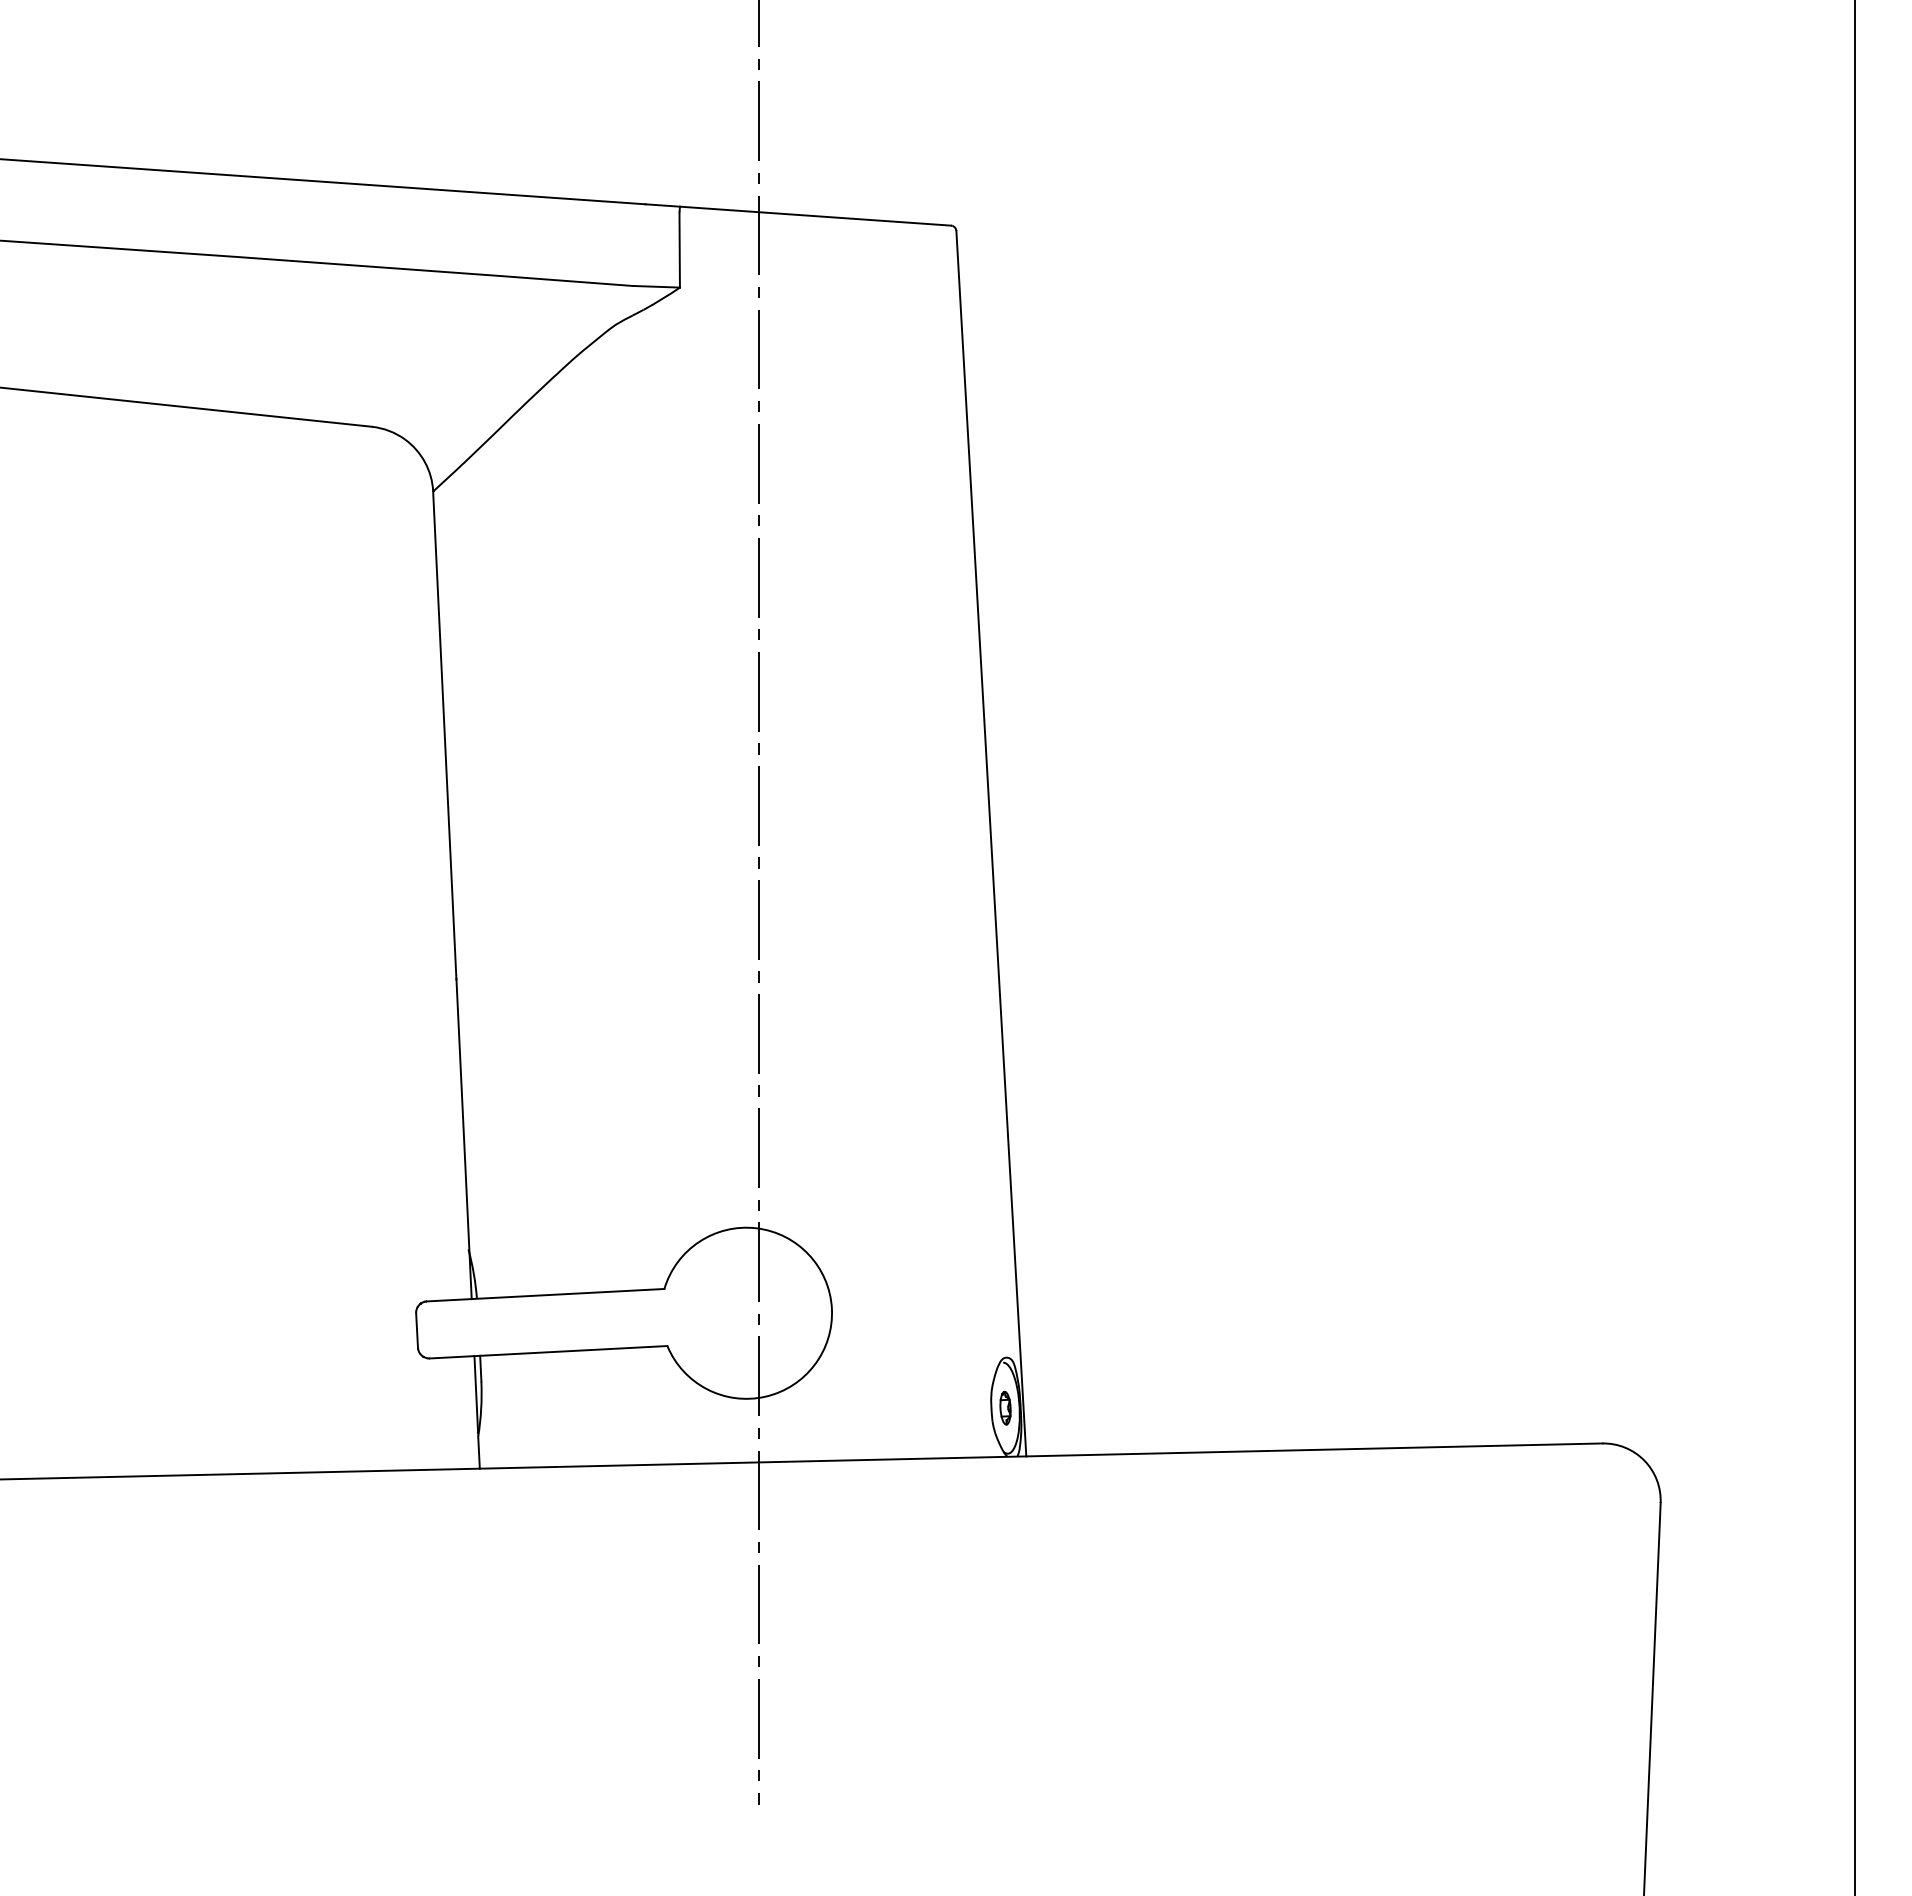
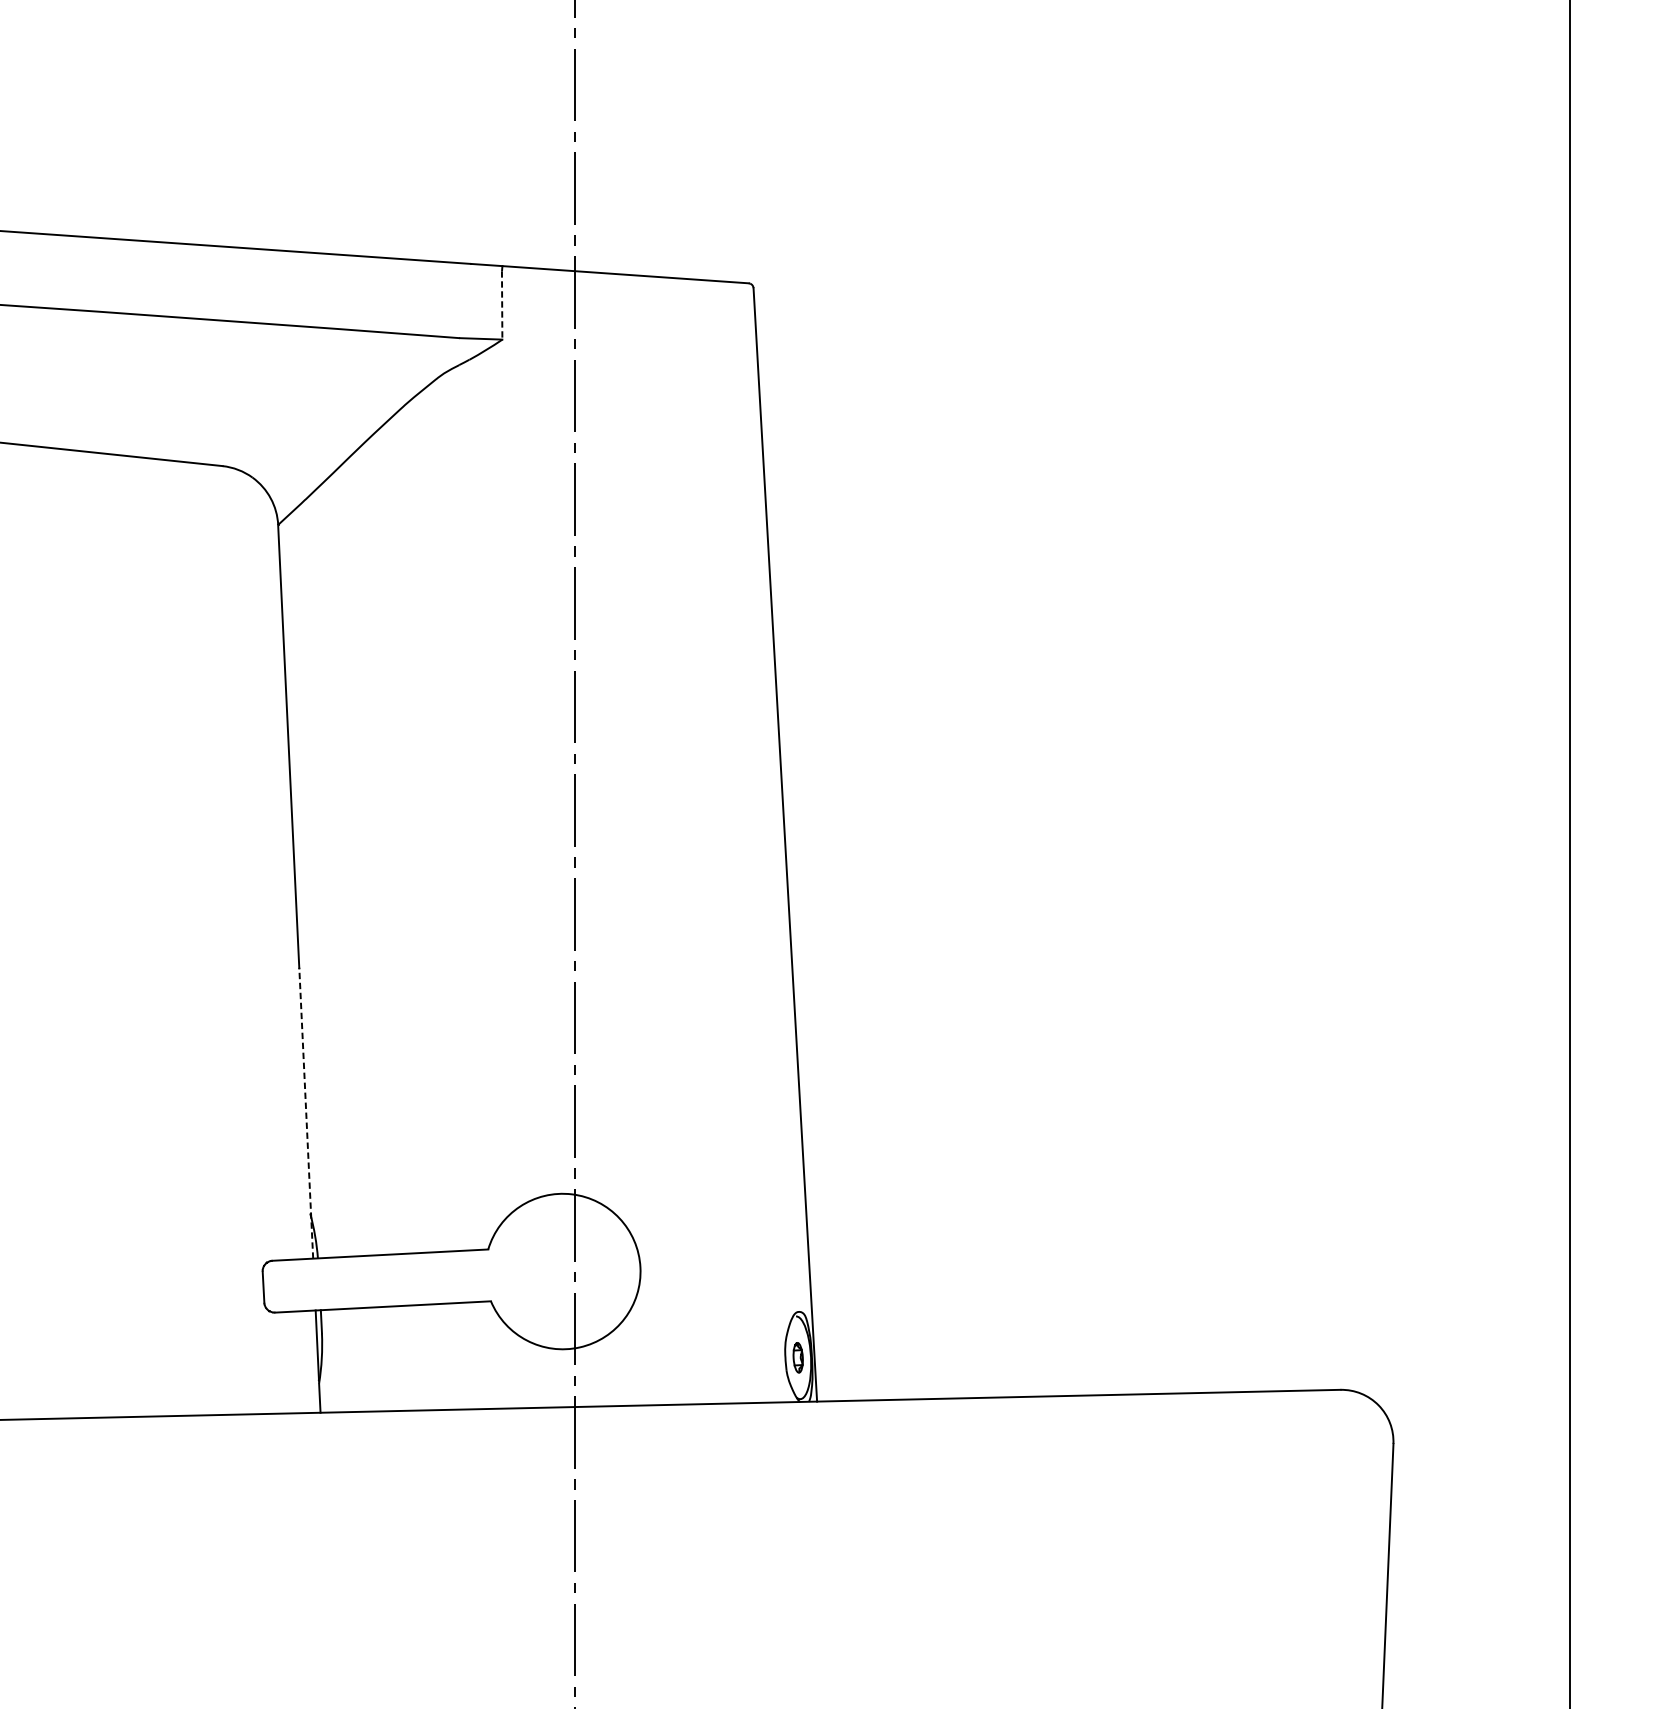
line: (679, 250) -> (501, 305), solid -> dashed
line: (464, 1138) -> (306, 1112), solid -> dashed

